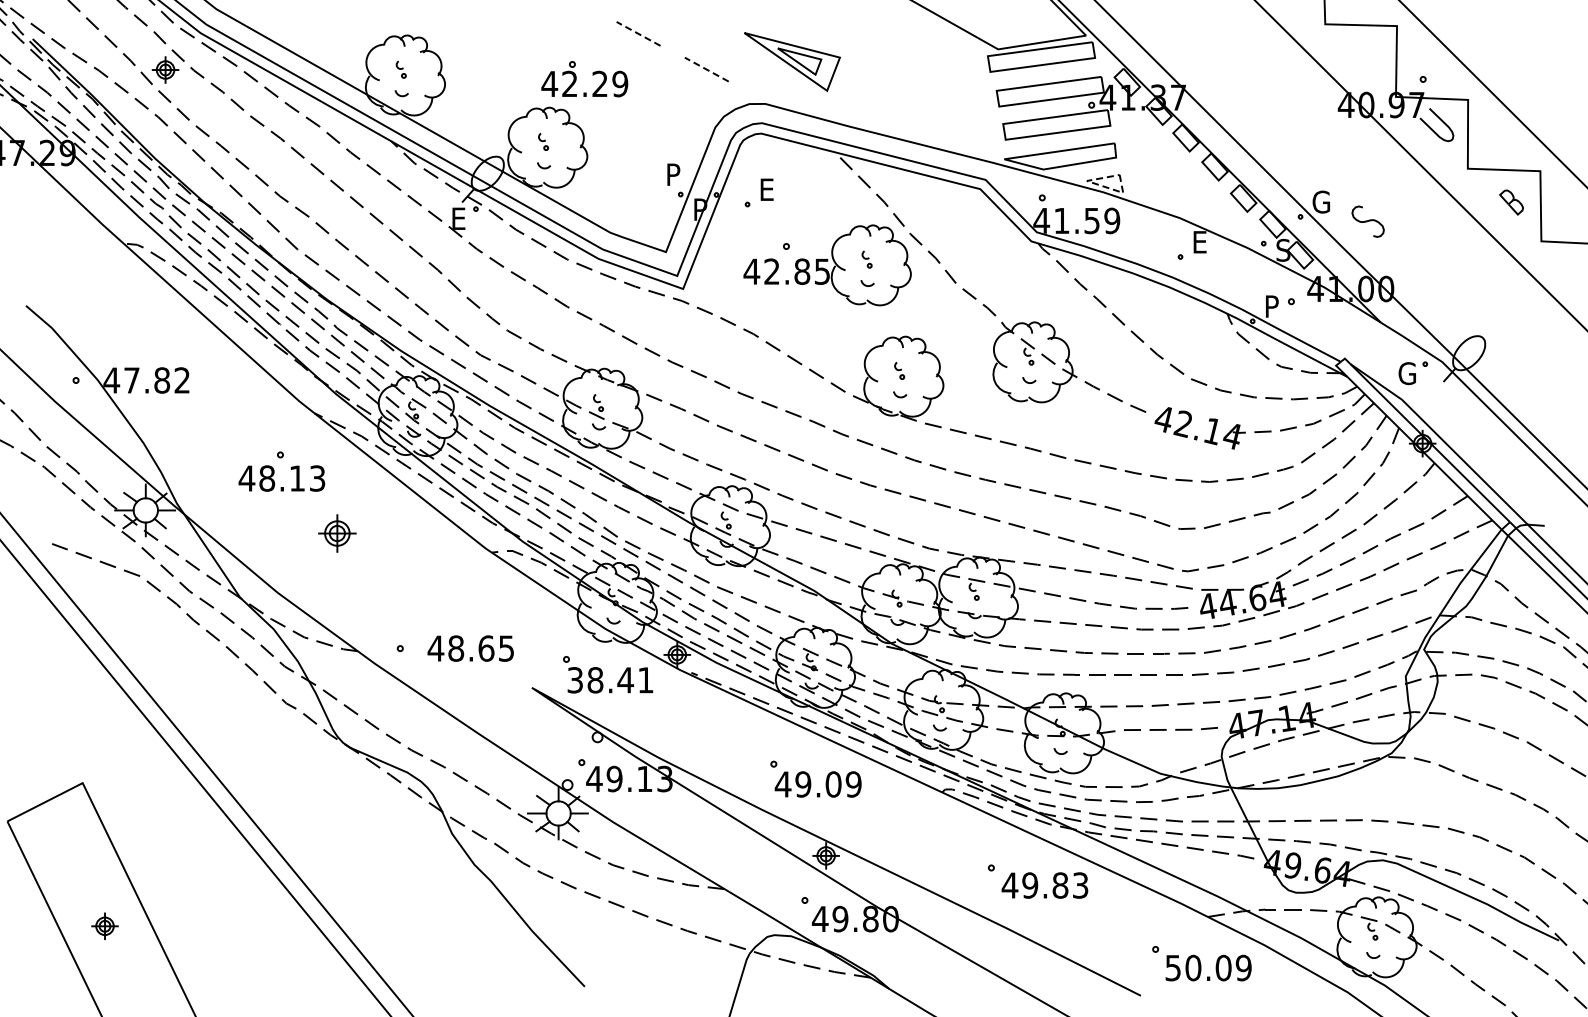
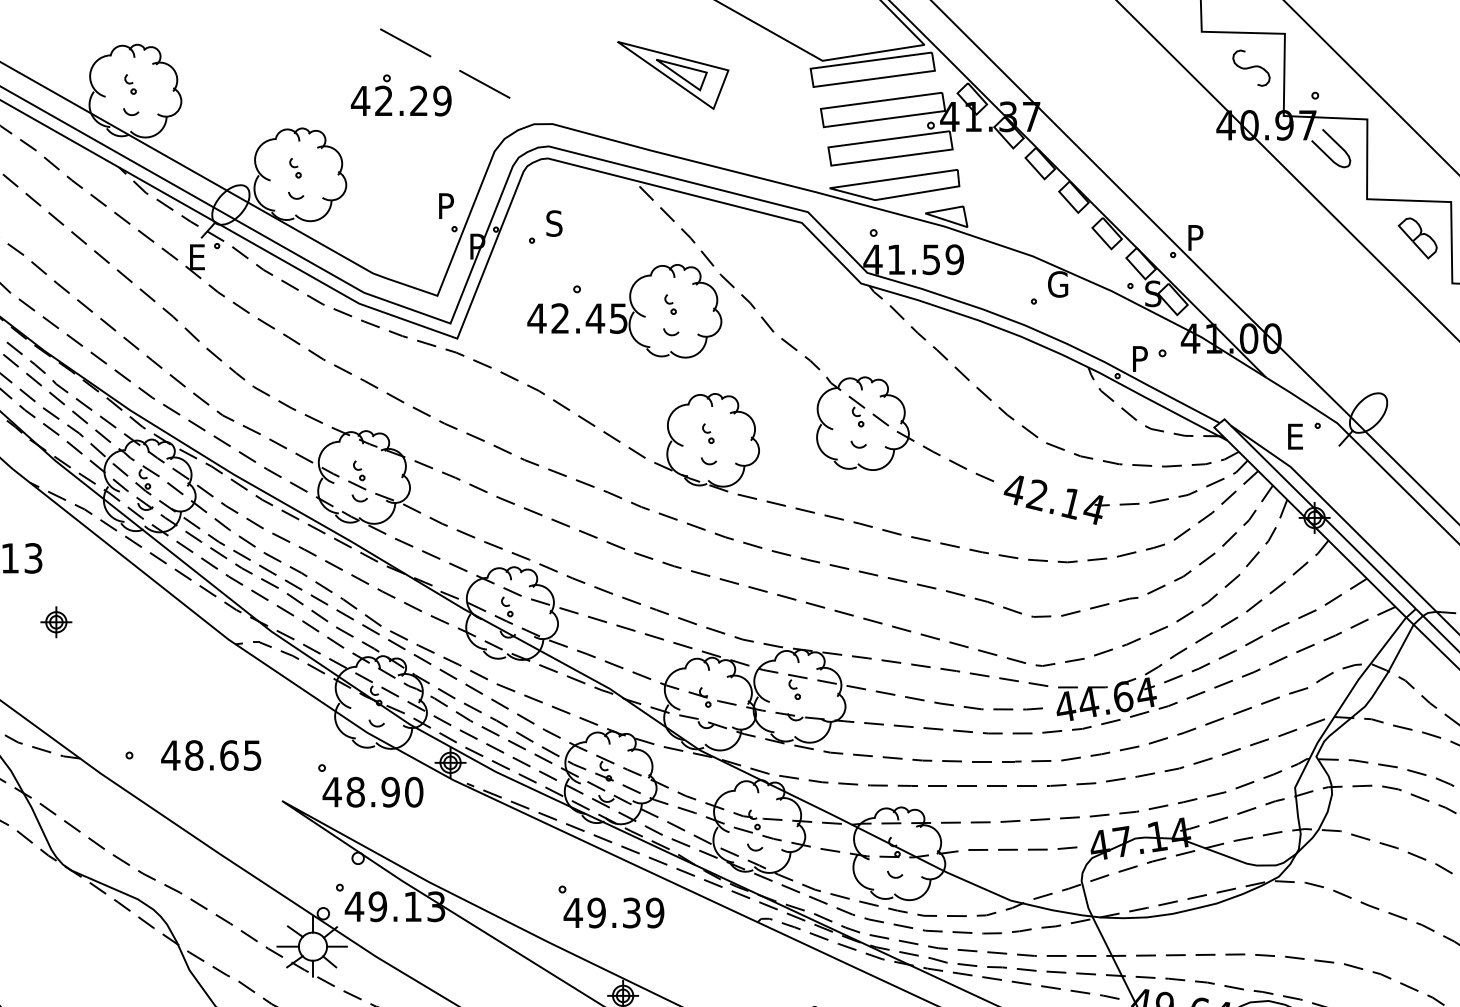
line: (638, 33) -> (405, 42), dashed -> solid
part: (792, 61) -> (673, 74), moved
line: (706, 69) -> (484, 84), dashed -> solid
part: (576, 79) -> (391, 95), moved
line: (1098, 184) -> (938, 217), dashed -> solid
text: (766, 189) -> (553, 223), E -> S
text: (1321, 201) -> (1197, 237), G -> P
part: (1511, 202) -> (1417, 238), size x1.43
curve: (1367, 221) -> (1250, 67), moved
text: (1200, 241) -> (1057, 283), E -> G
text: (801, 271) -> (594, 318), 42.85 -> 42.45
text: (1406, 373) -> (1295, 436), G -> E
part: (336, 533) -> (55, 622), size x0.71
text: (609, 680) -> (371, 792), 38.41 -> 48.90
text: (833, 784) -> (631, 913), 49.09 -> 49.39

